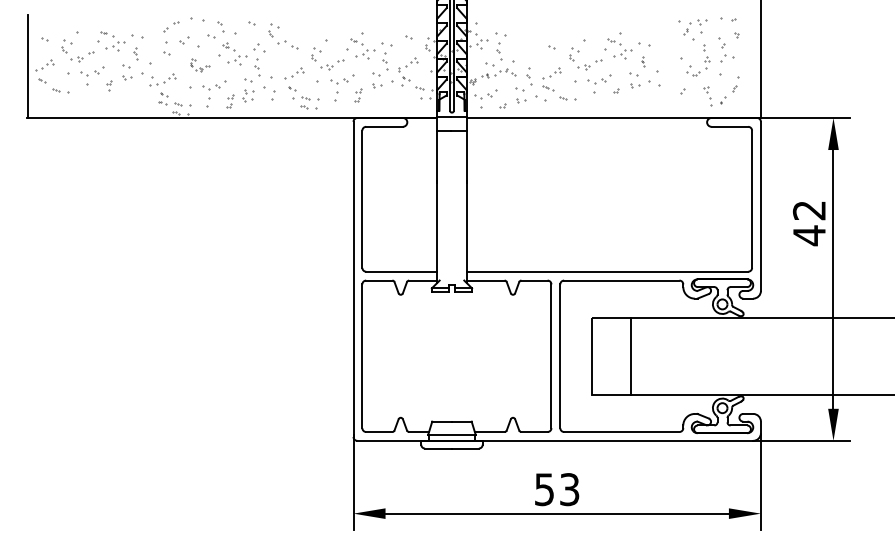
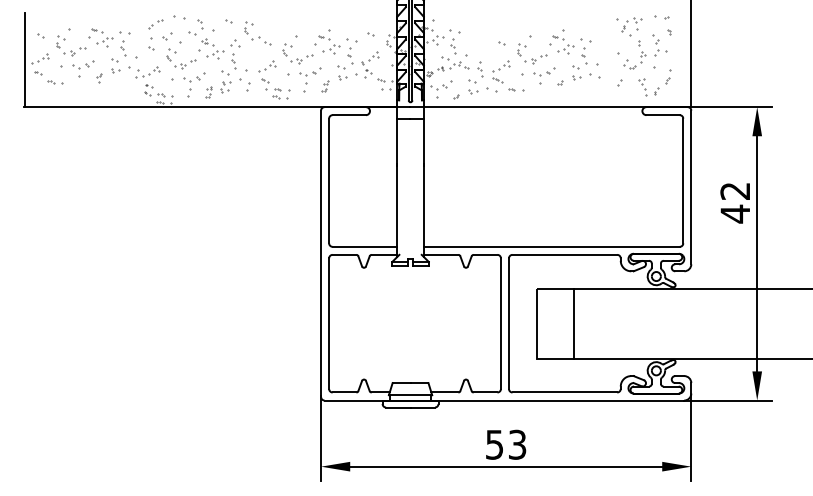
part: (136, 53) -> (123, 48), size x1.43
part: (643, 61) -> (584, 55), size x1.67
part: (199, 64) -> (181, 58), size x1.67

